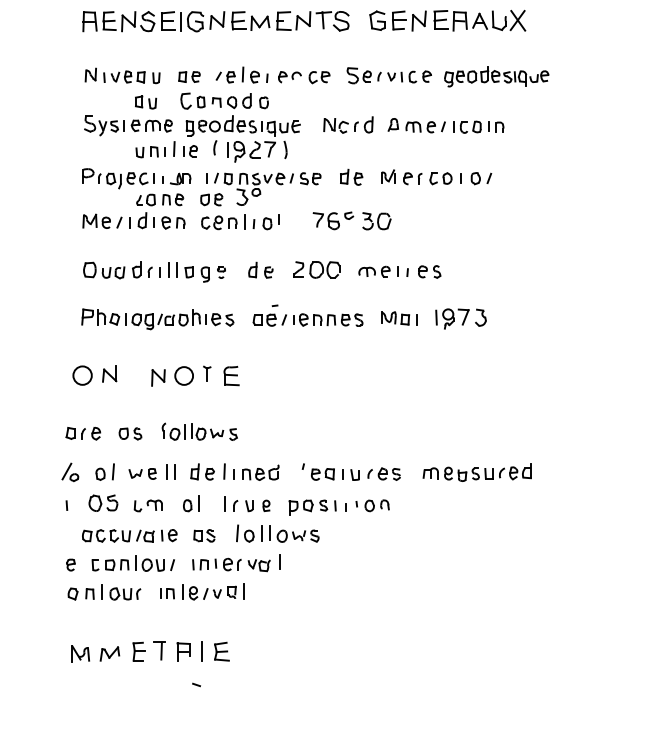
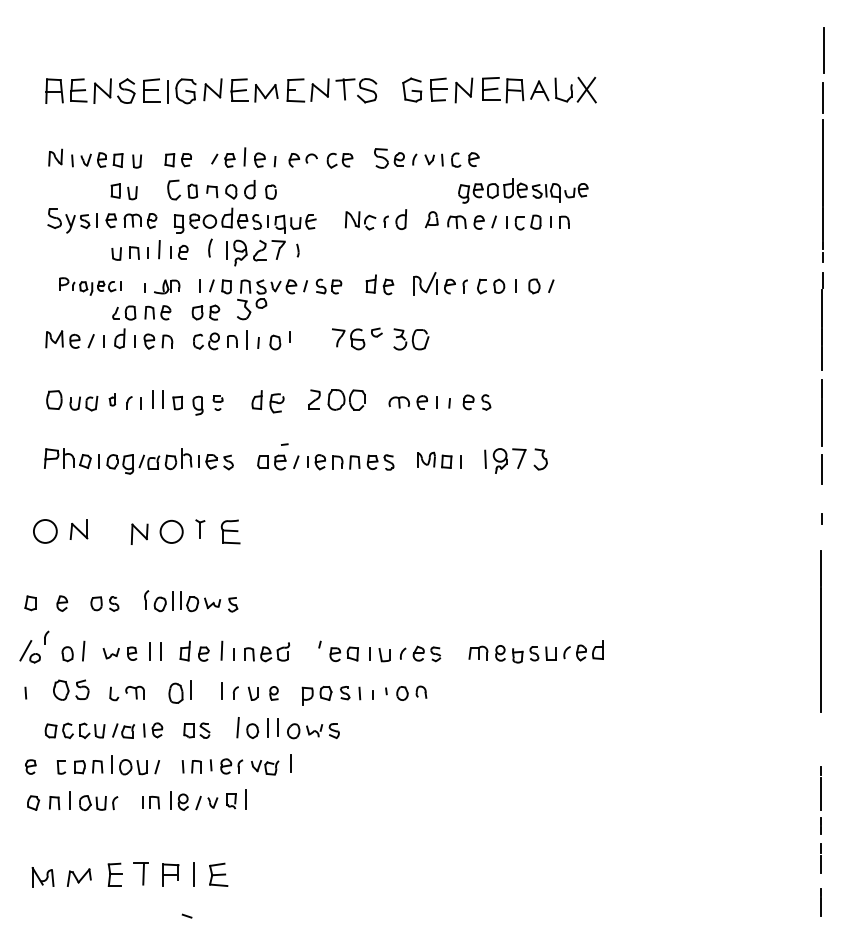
part: (496, 76) -> (523, 190), moved
part: (285, 149) -> (297, 250), size x0.6
part: (388, 176) -> (425, 283), size x1.4
part: (118, 178) -> (90, 286), size x0.7
part: (136, 269) -> (112, 399), size x0.6
part: (268, 271) -> (276, 402), size x1.4
part: (83, 433) -> (46, 637), moved
part: (187, 505) -> (175, 692), size x1.4

